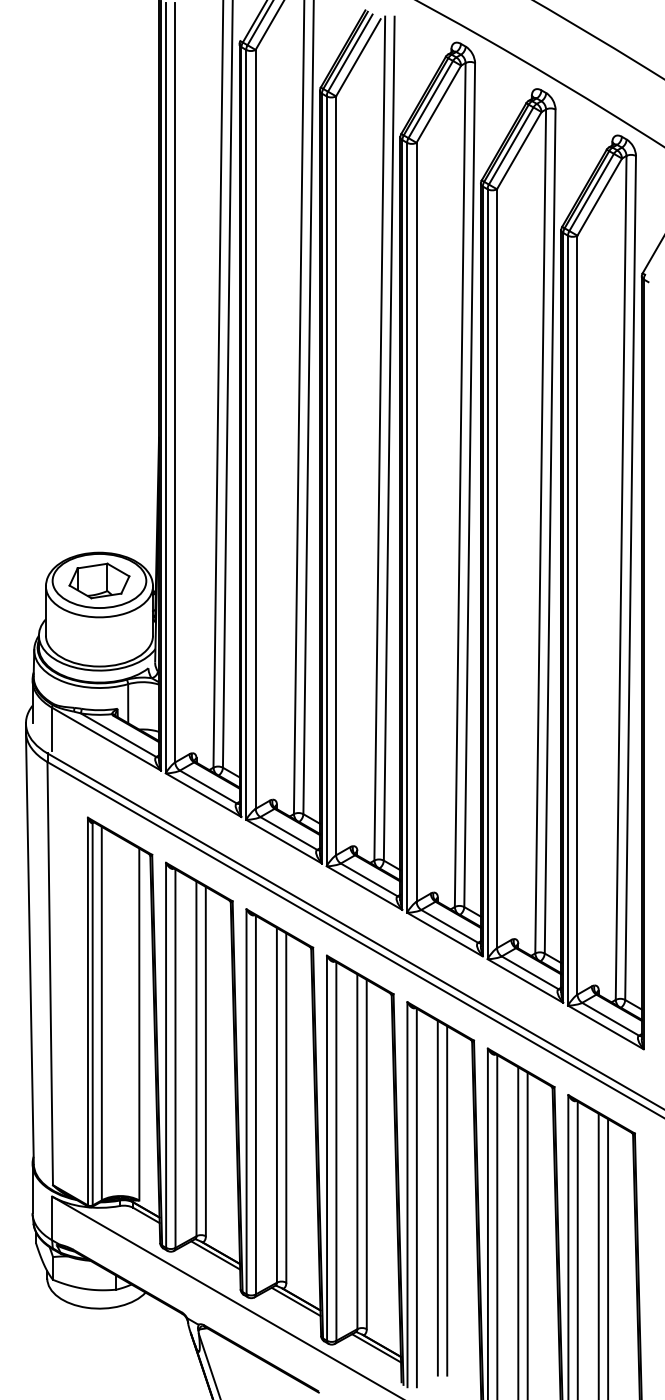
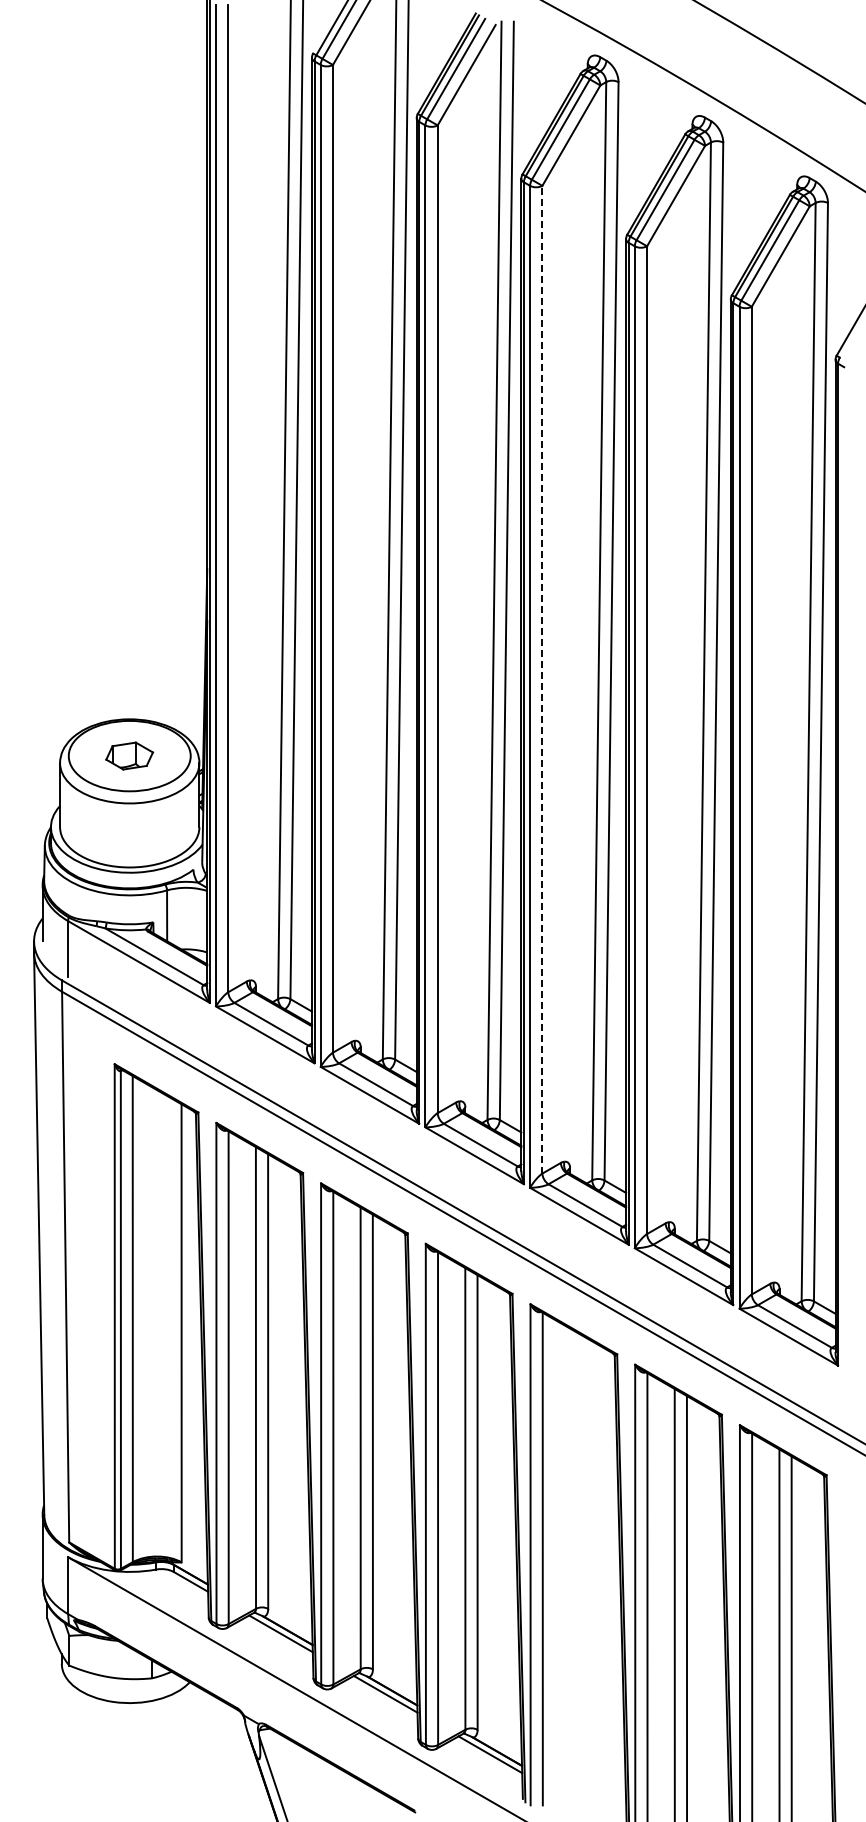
line: (416, 522) -> (542, 679), solid -> dashed
part: (99, 580) -> (129, 755), size x0.6
line: (438, 1198) -> (570, 1559), removed
line: (447, 1200) -> (582, 1562), removed

